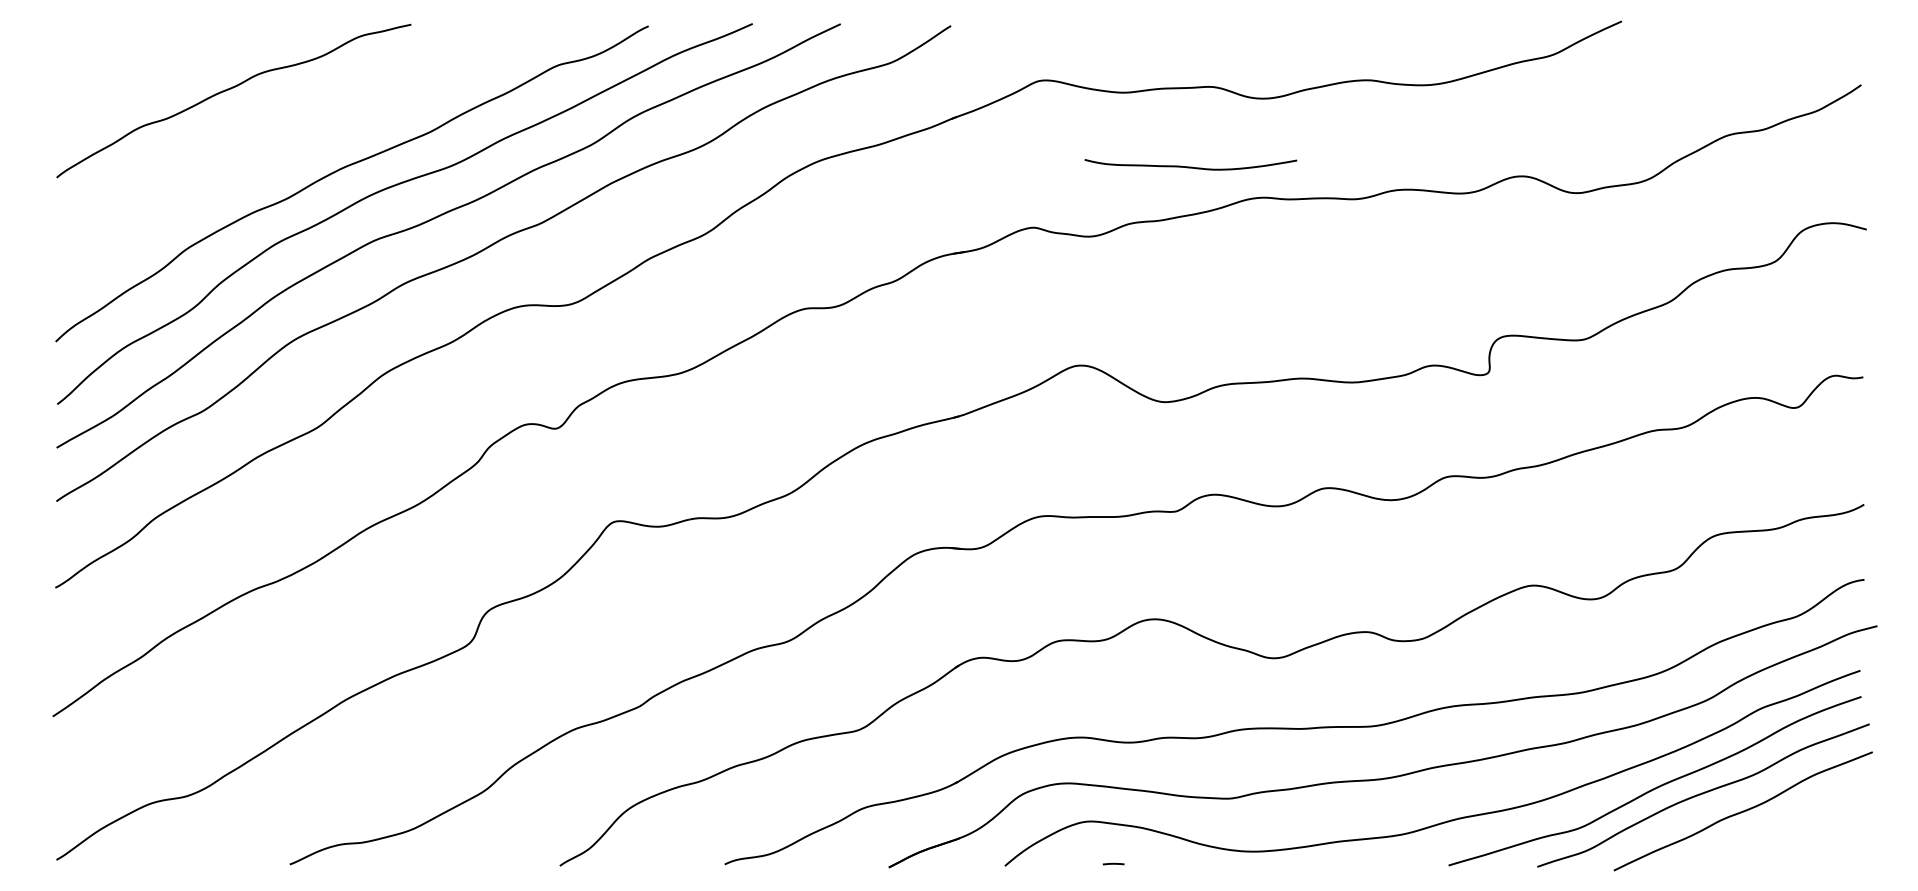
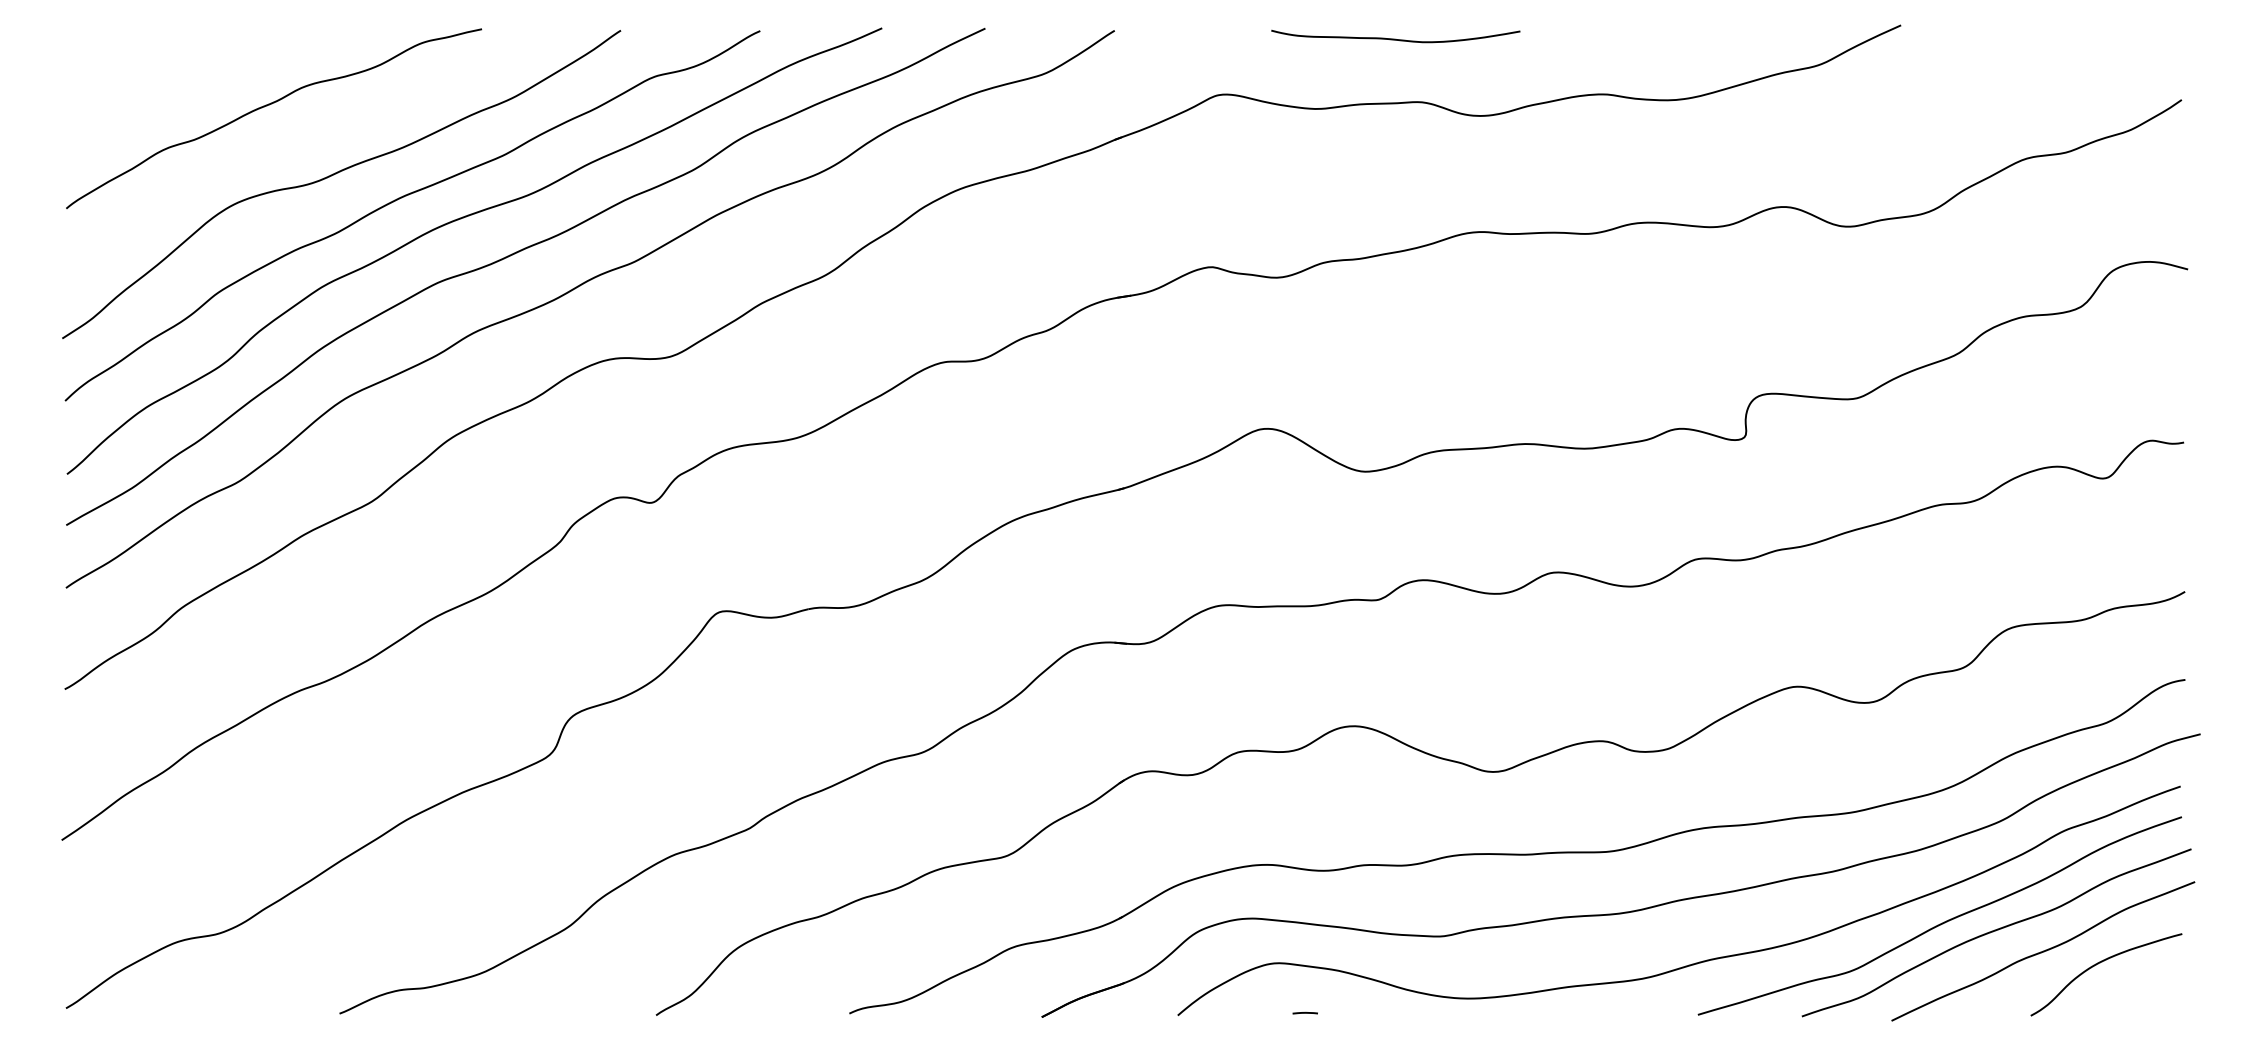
curve: (287, 148) -> (336, 174), added
curve: (1190, 166) -> (1395, 38), moved
curve: (1792, 821) -> (2100, 963), added

